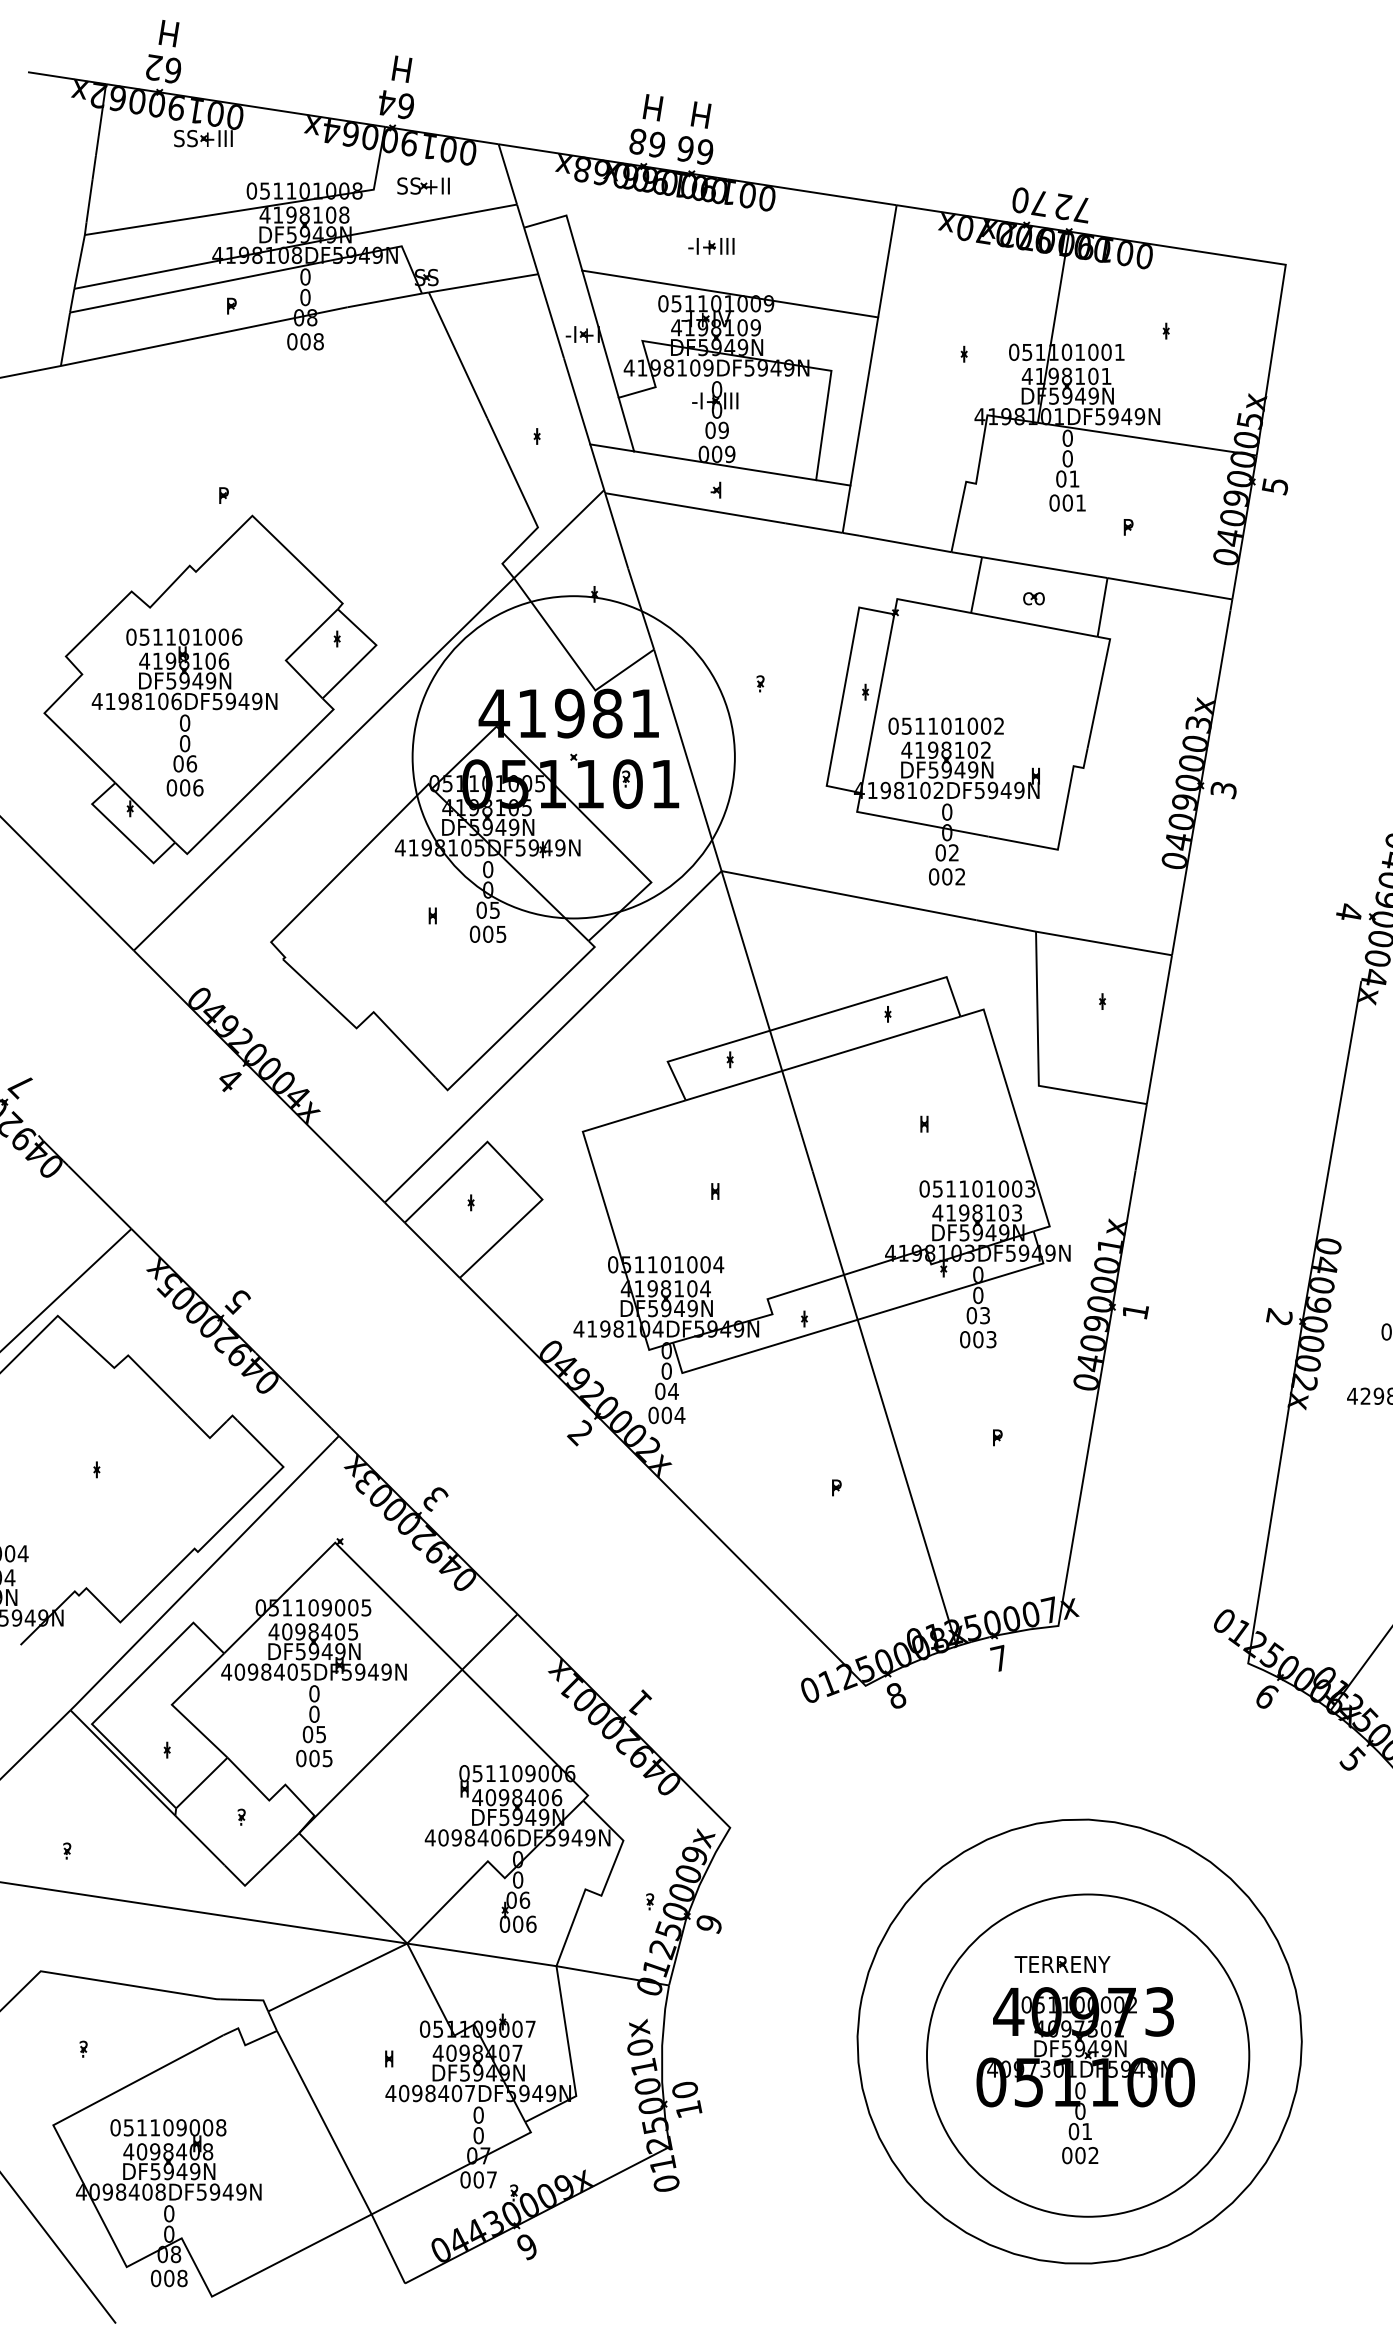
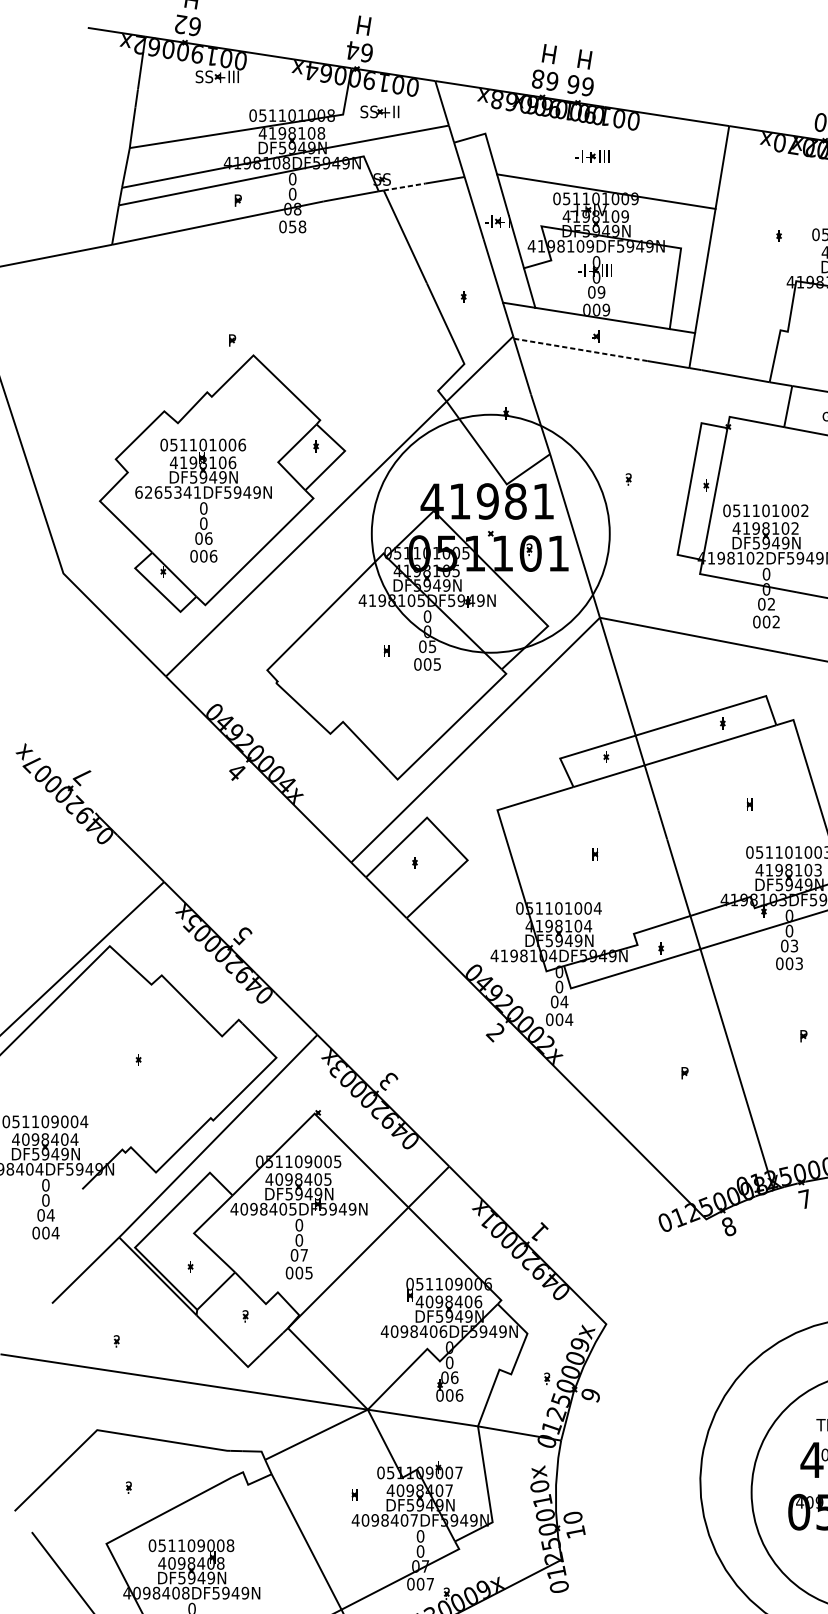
line: (456, 287) -> (404, 186), solid -> dashed
text: (305, 341) -> (292, 226), 008 -> 058
line: (695, 508) -> (580, 350), solid -> dashed
text: (136, 701) -> (167, 492), 4198106DF5949N -> 6265341DF5949N
text: (320, 1734) -> (303, 1255), 05 -> 07

